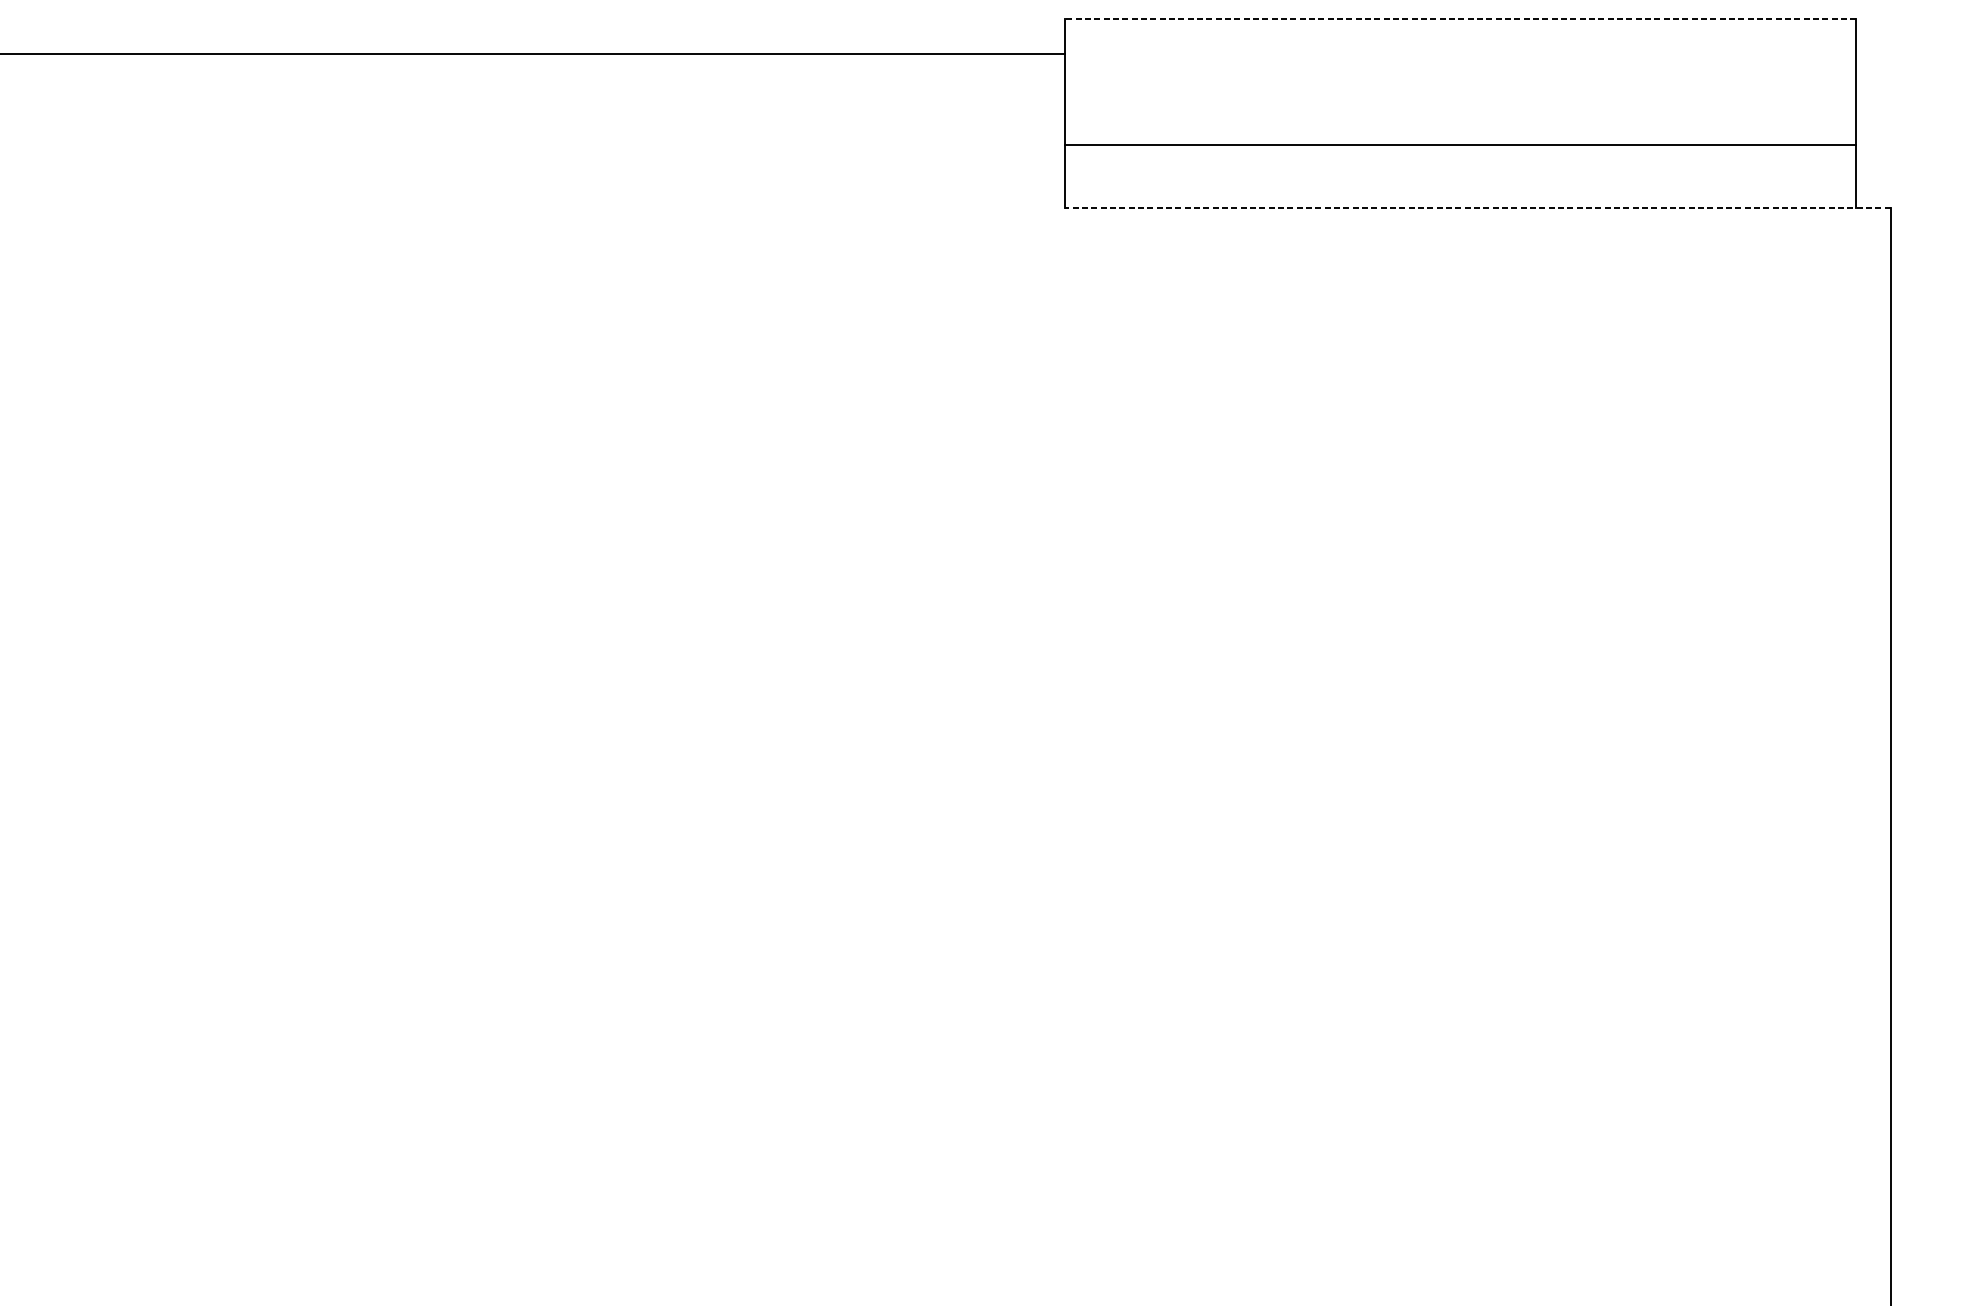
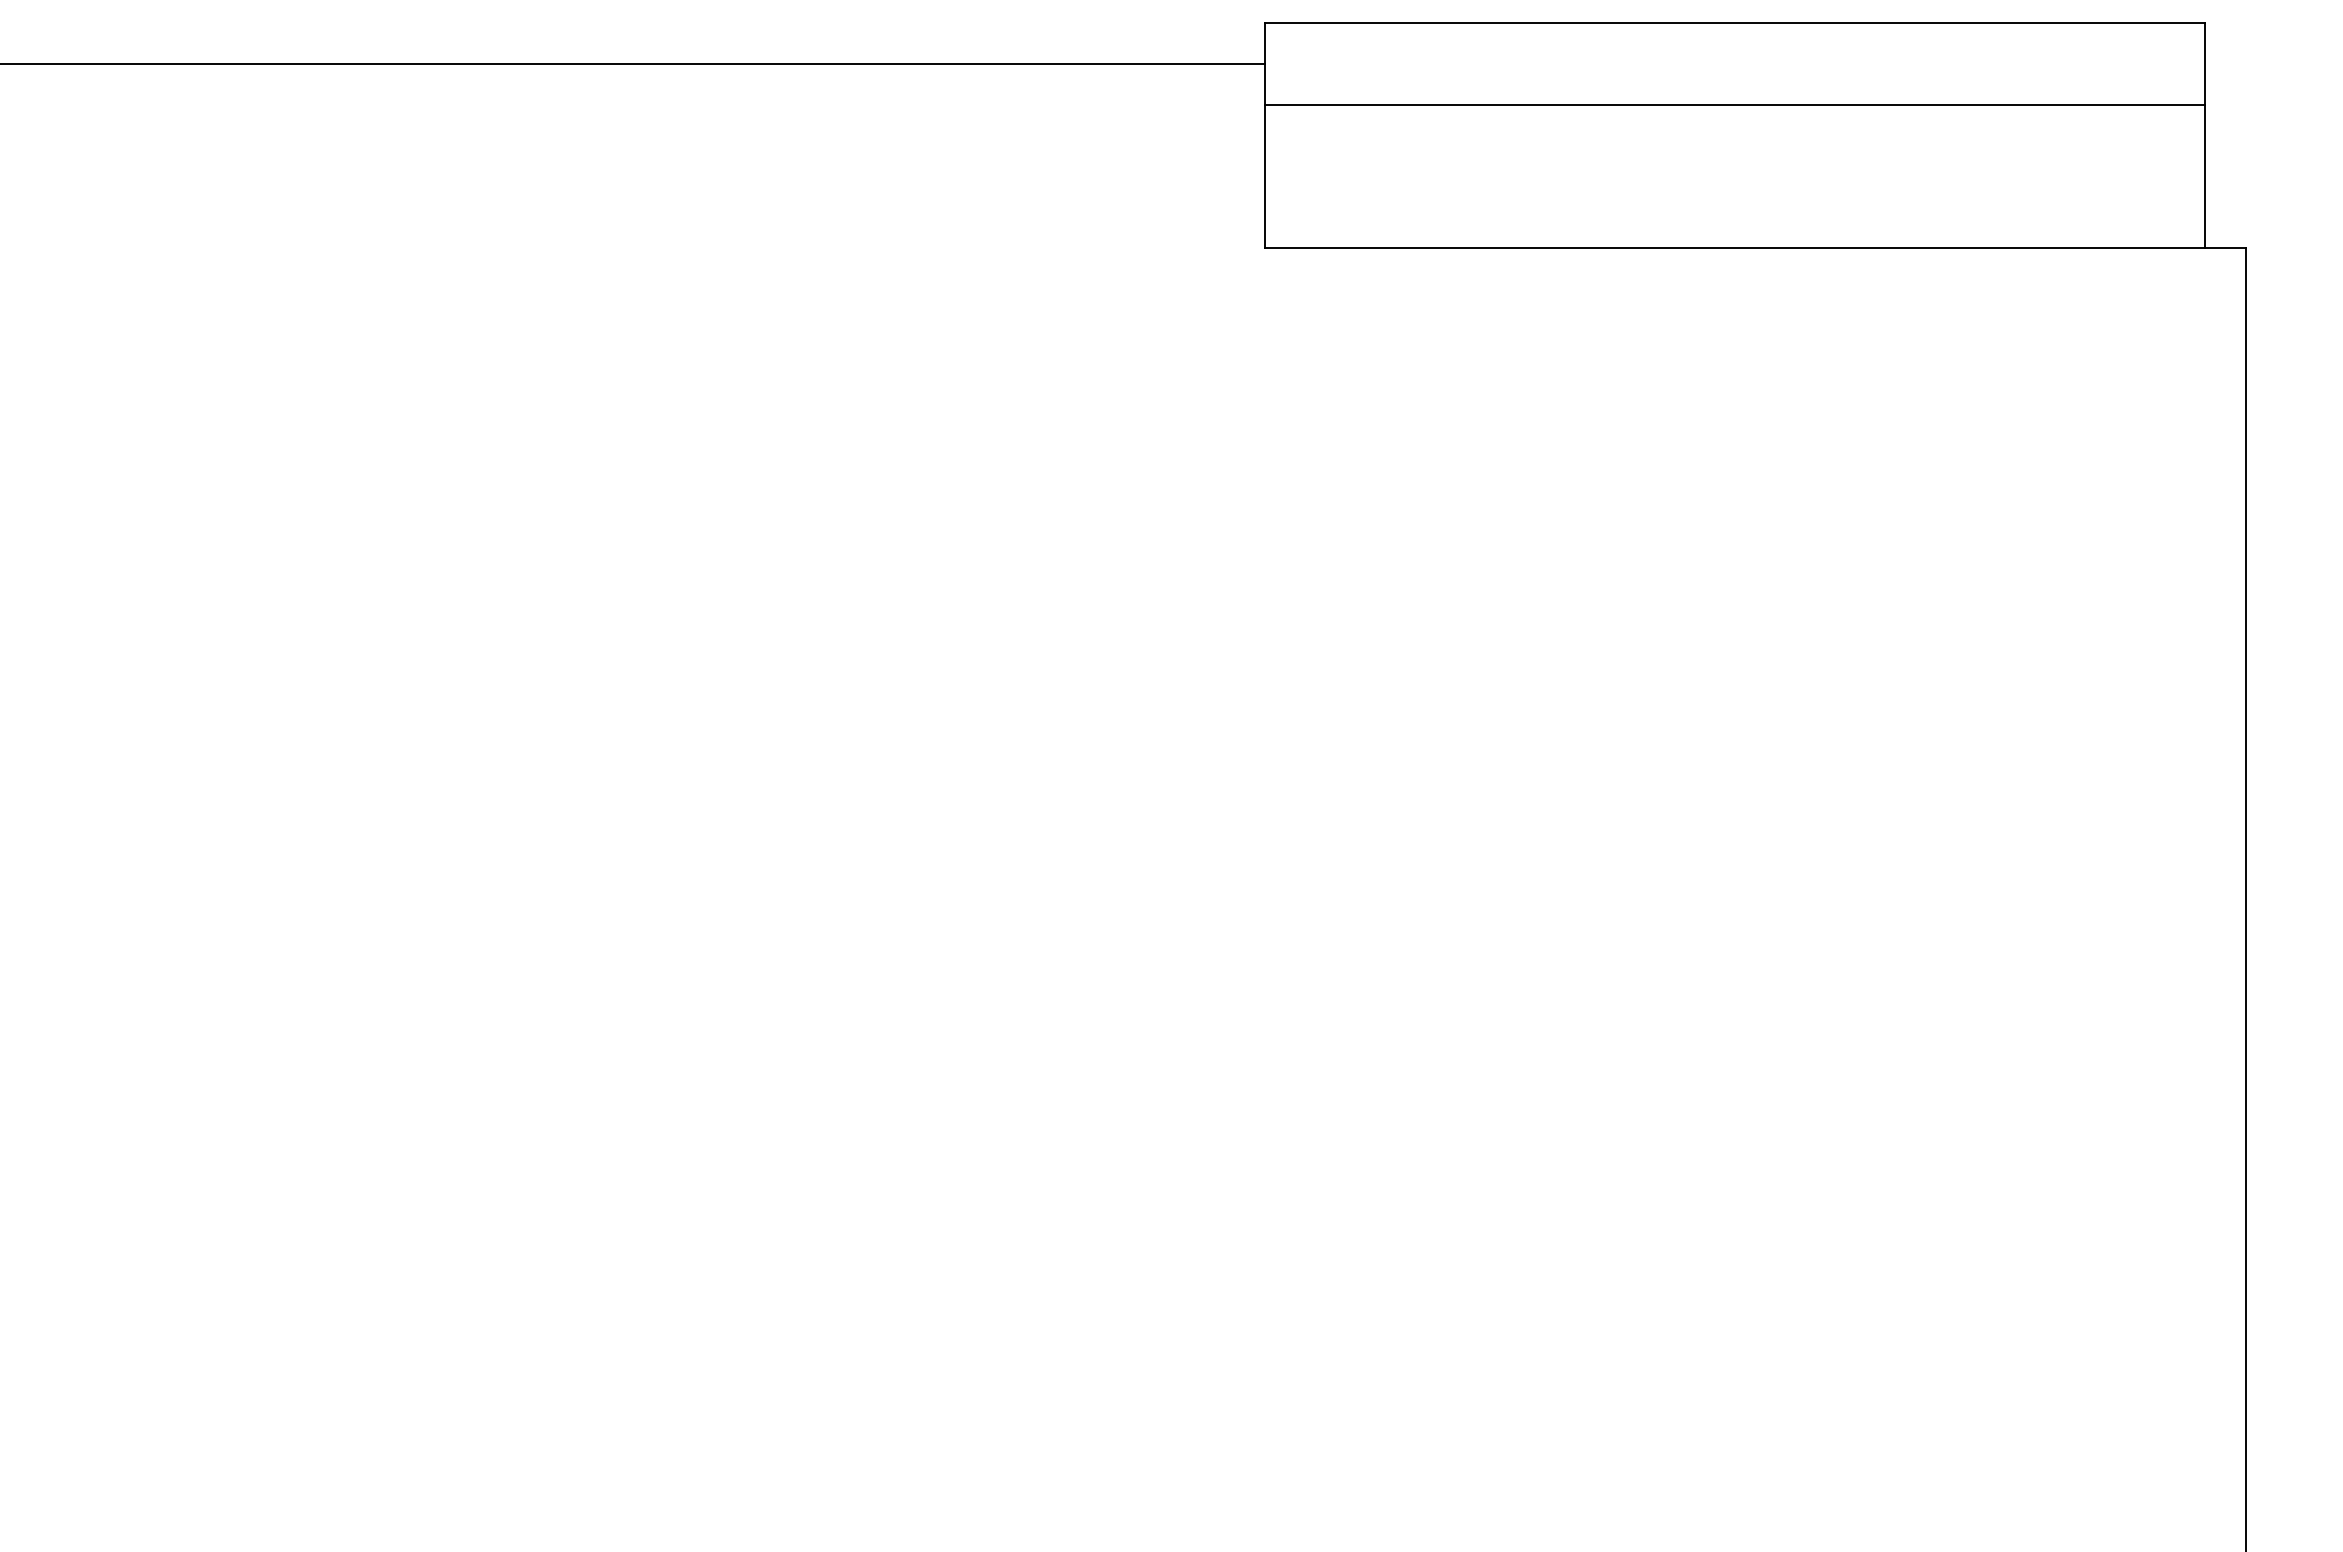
line: (1459, 18) -> (1734, 22), dashed -> solid
line: (1460, 145) -> (1735, 104), moved
line: (1477, 208) -> (1755, 247), dashed -> solid

